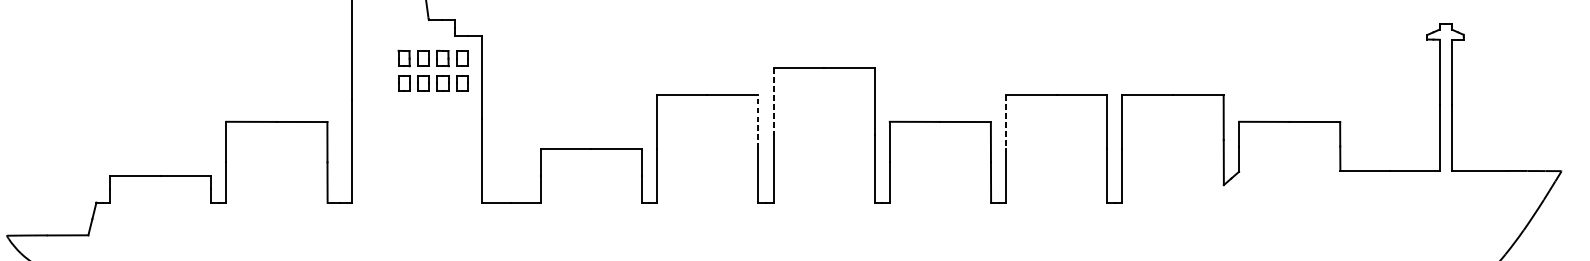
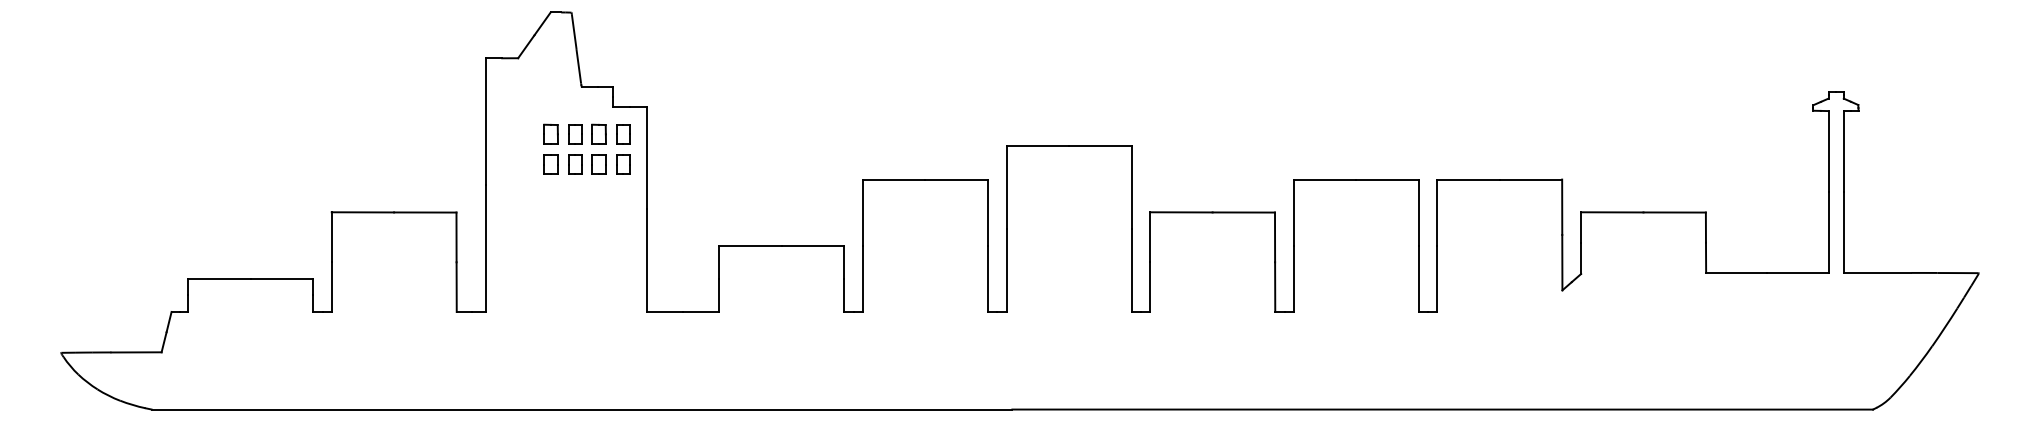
line: (773, 102) -> (1006, 188), dashed -> solid
line: (757, 121) -> (987, 212), dashed -> solid
line: (1005, 122) -> (1293, 213), dashed -> solid

